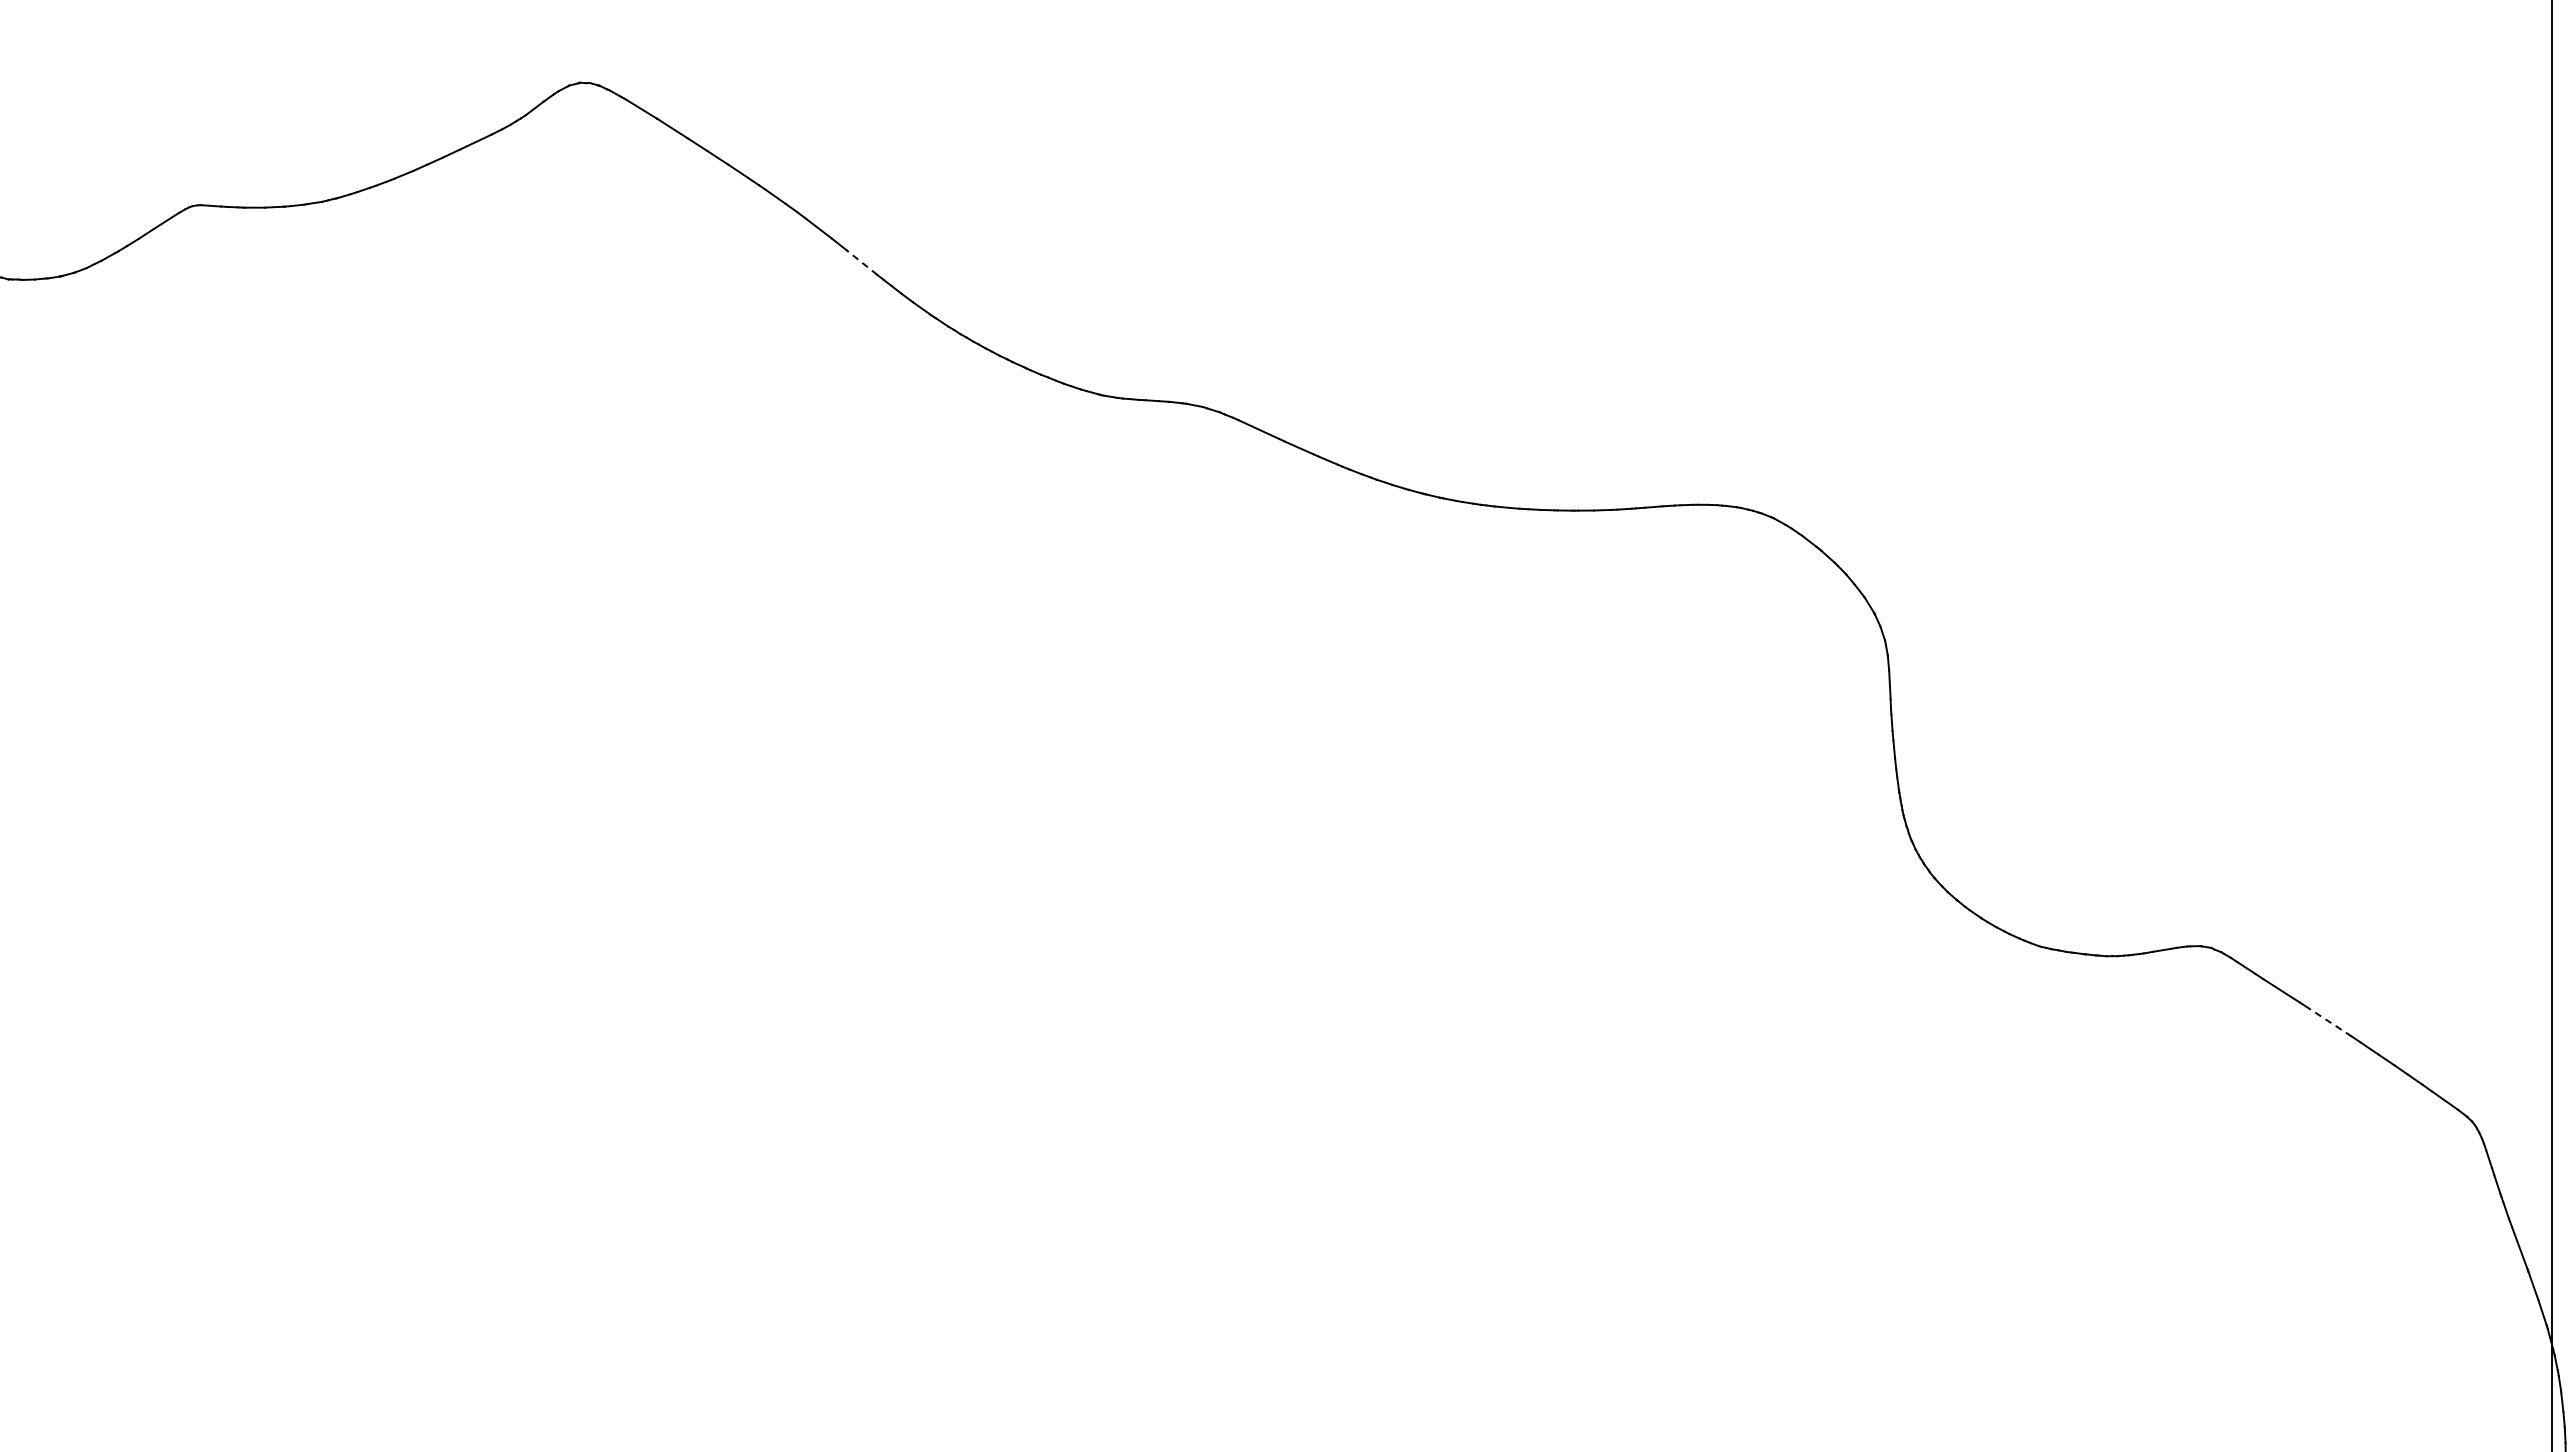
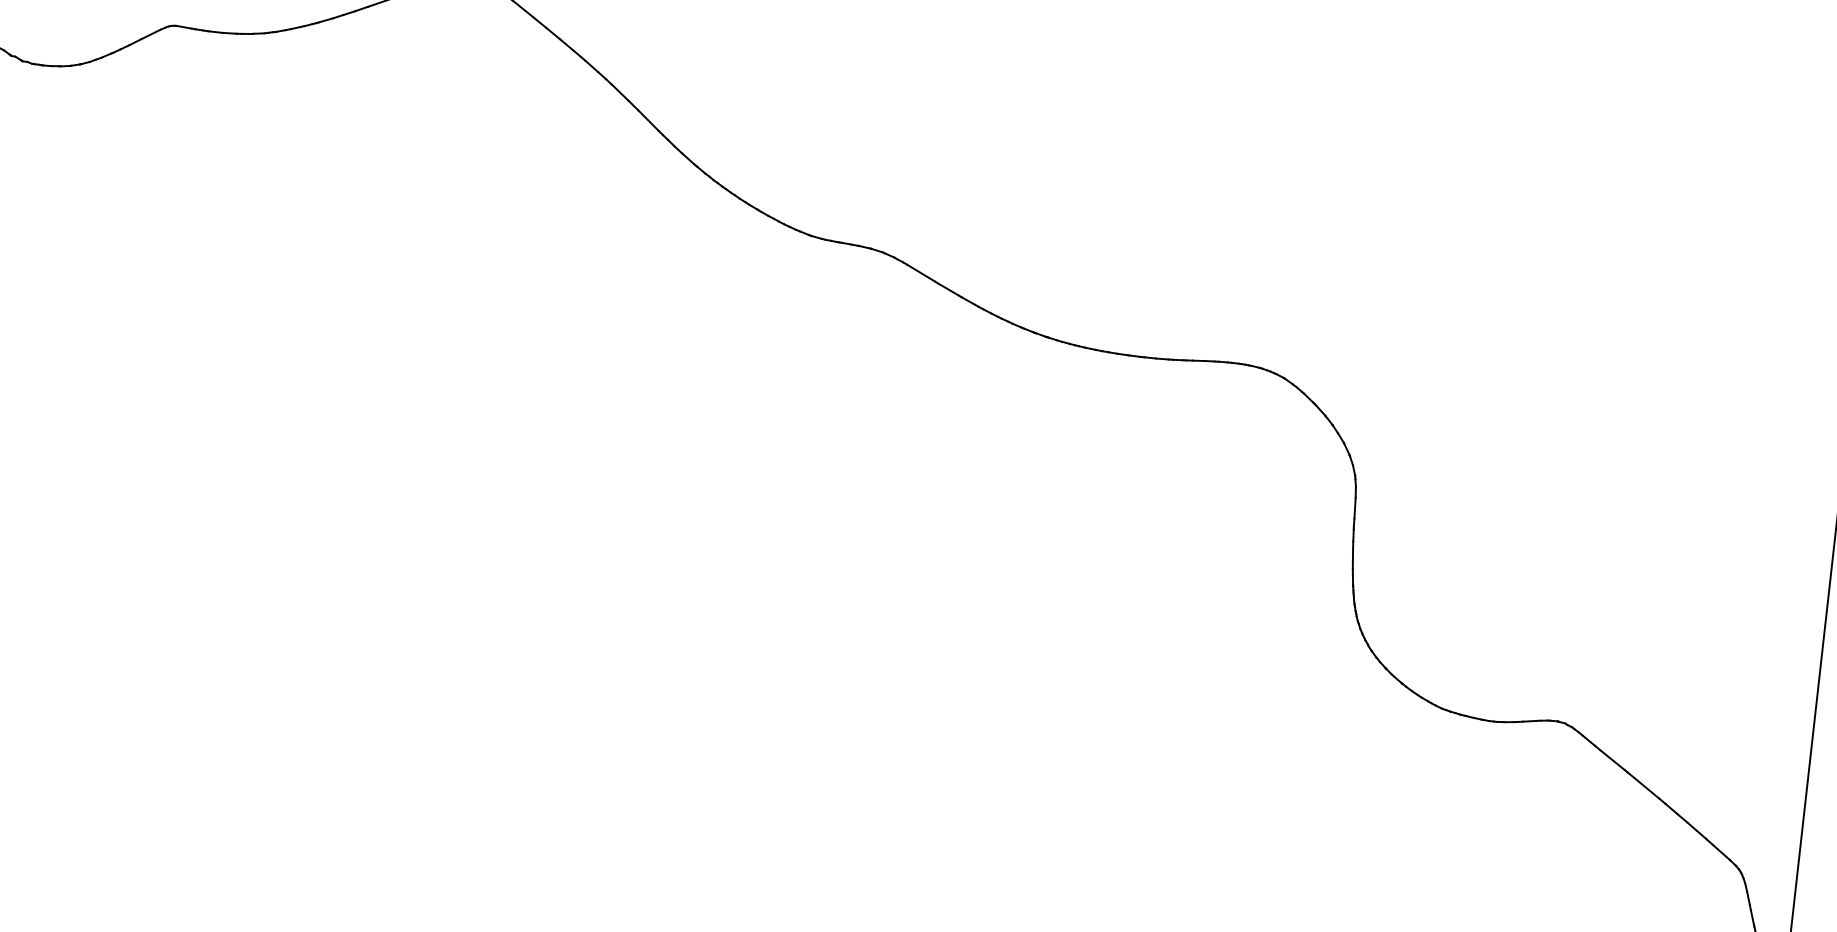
line: (861, 262) -> (648, 120), dashed -> solid
line: (2327, 1020) -> (1643, 785), dashed -> solid

